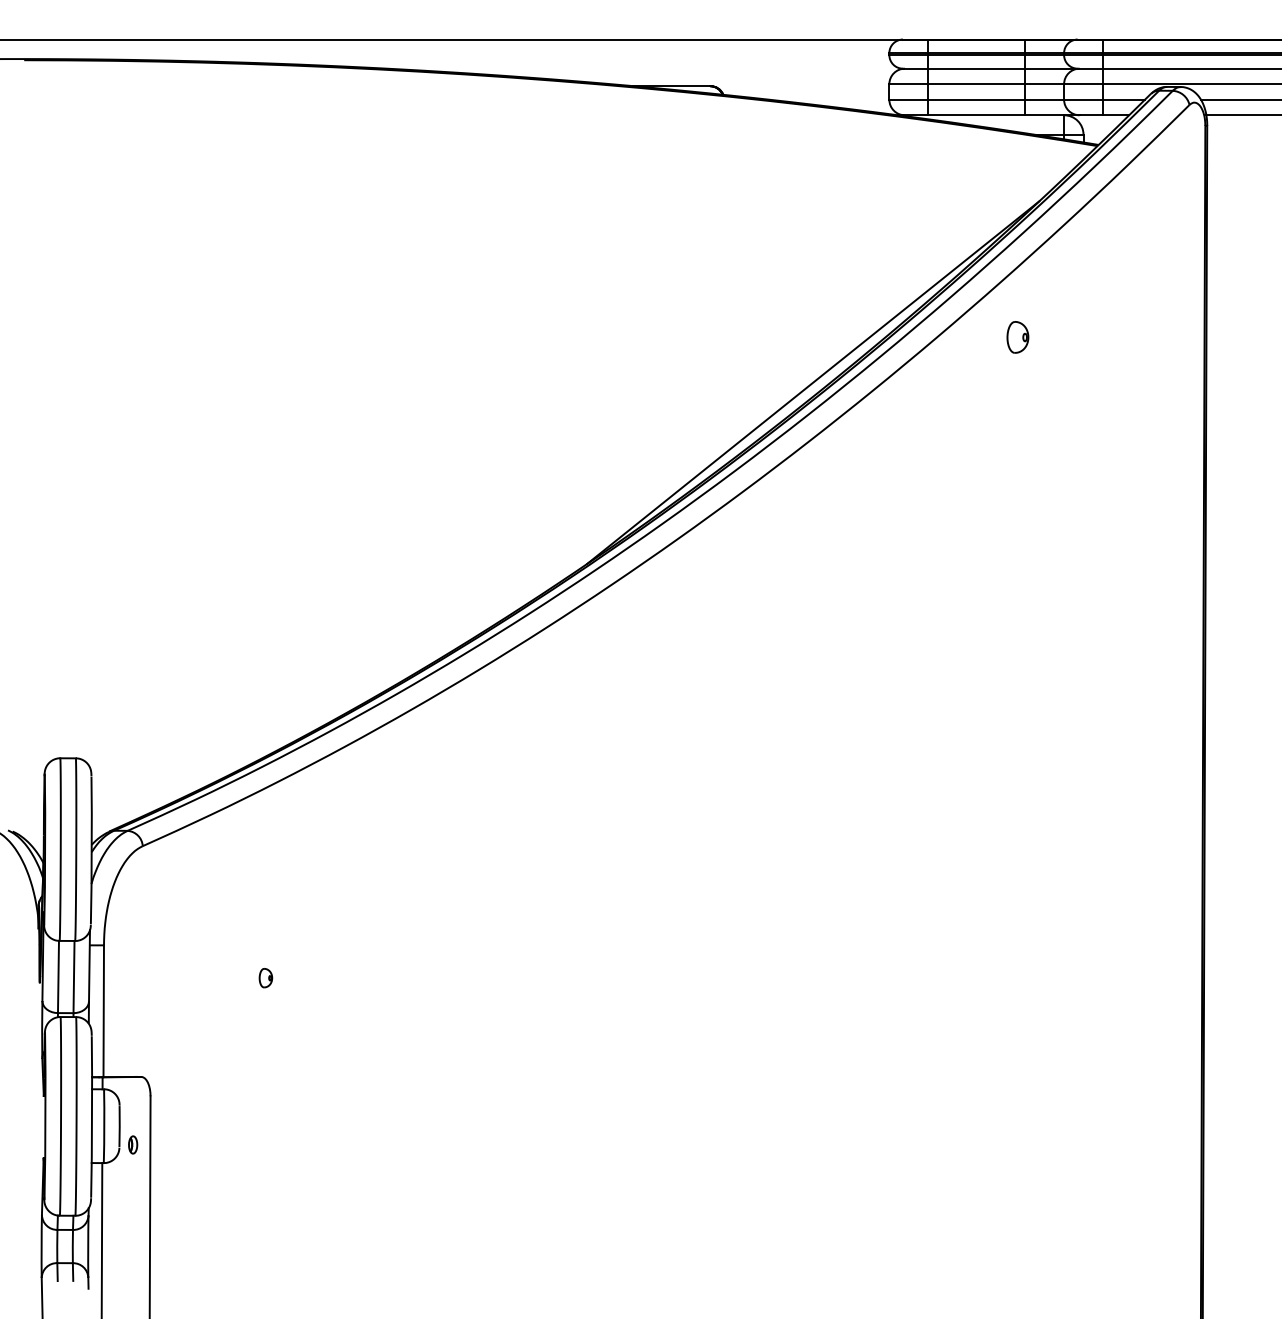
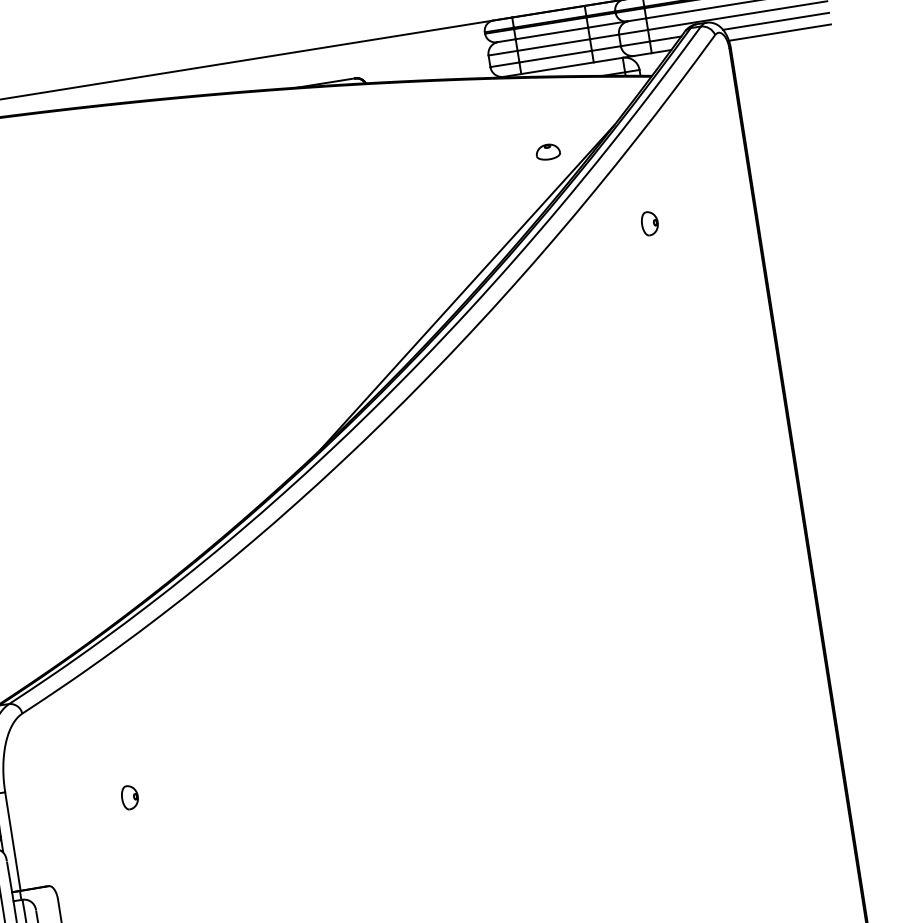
part: (946, 222) -> (547, 151), added
part: (1017, 337) -> (649, 223), moved
part: (265, 977) -> (129, 797), size x1.67

